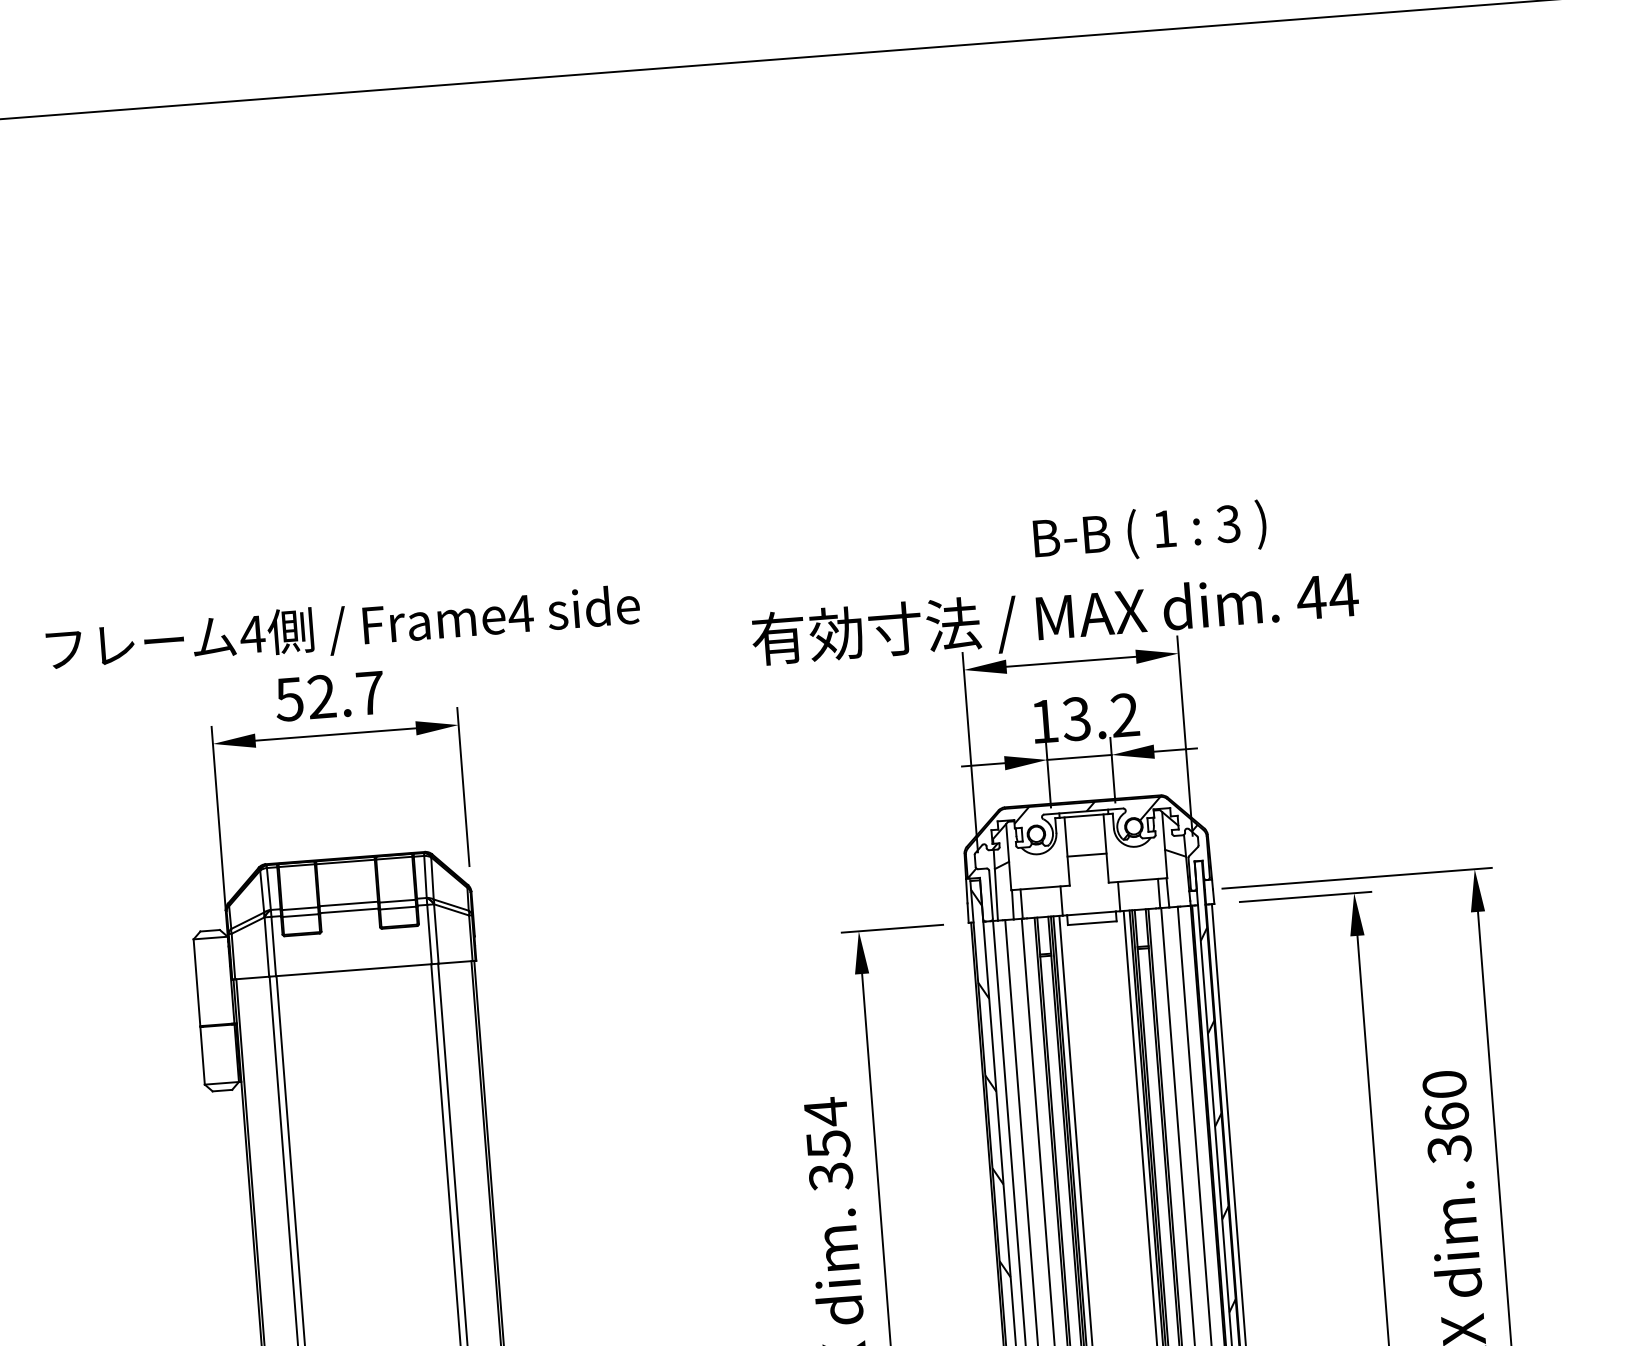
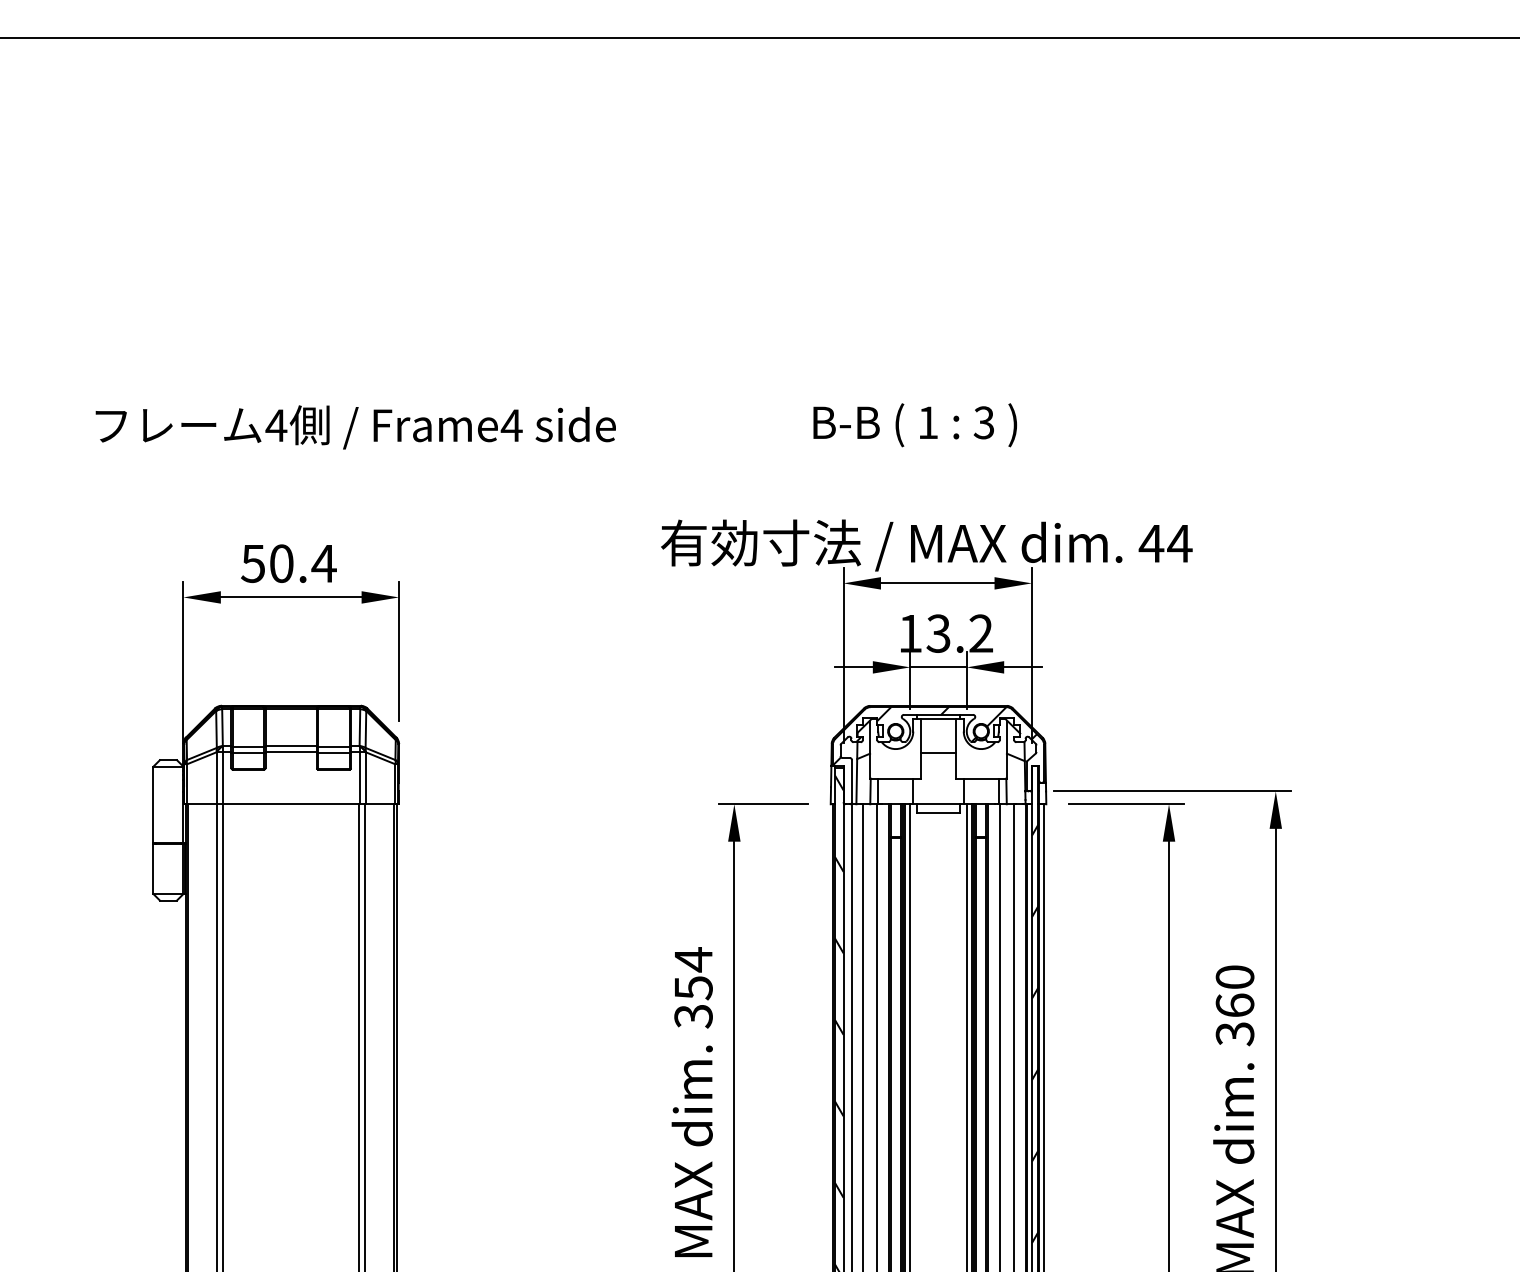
text: (1149, 533) -> (914, 425), moved
text: (342, 629) -> (355, 427), moved
text: (346, 694) -> (303, 563), 52.7 -> 50.4

